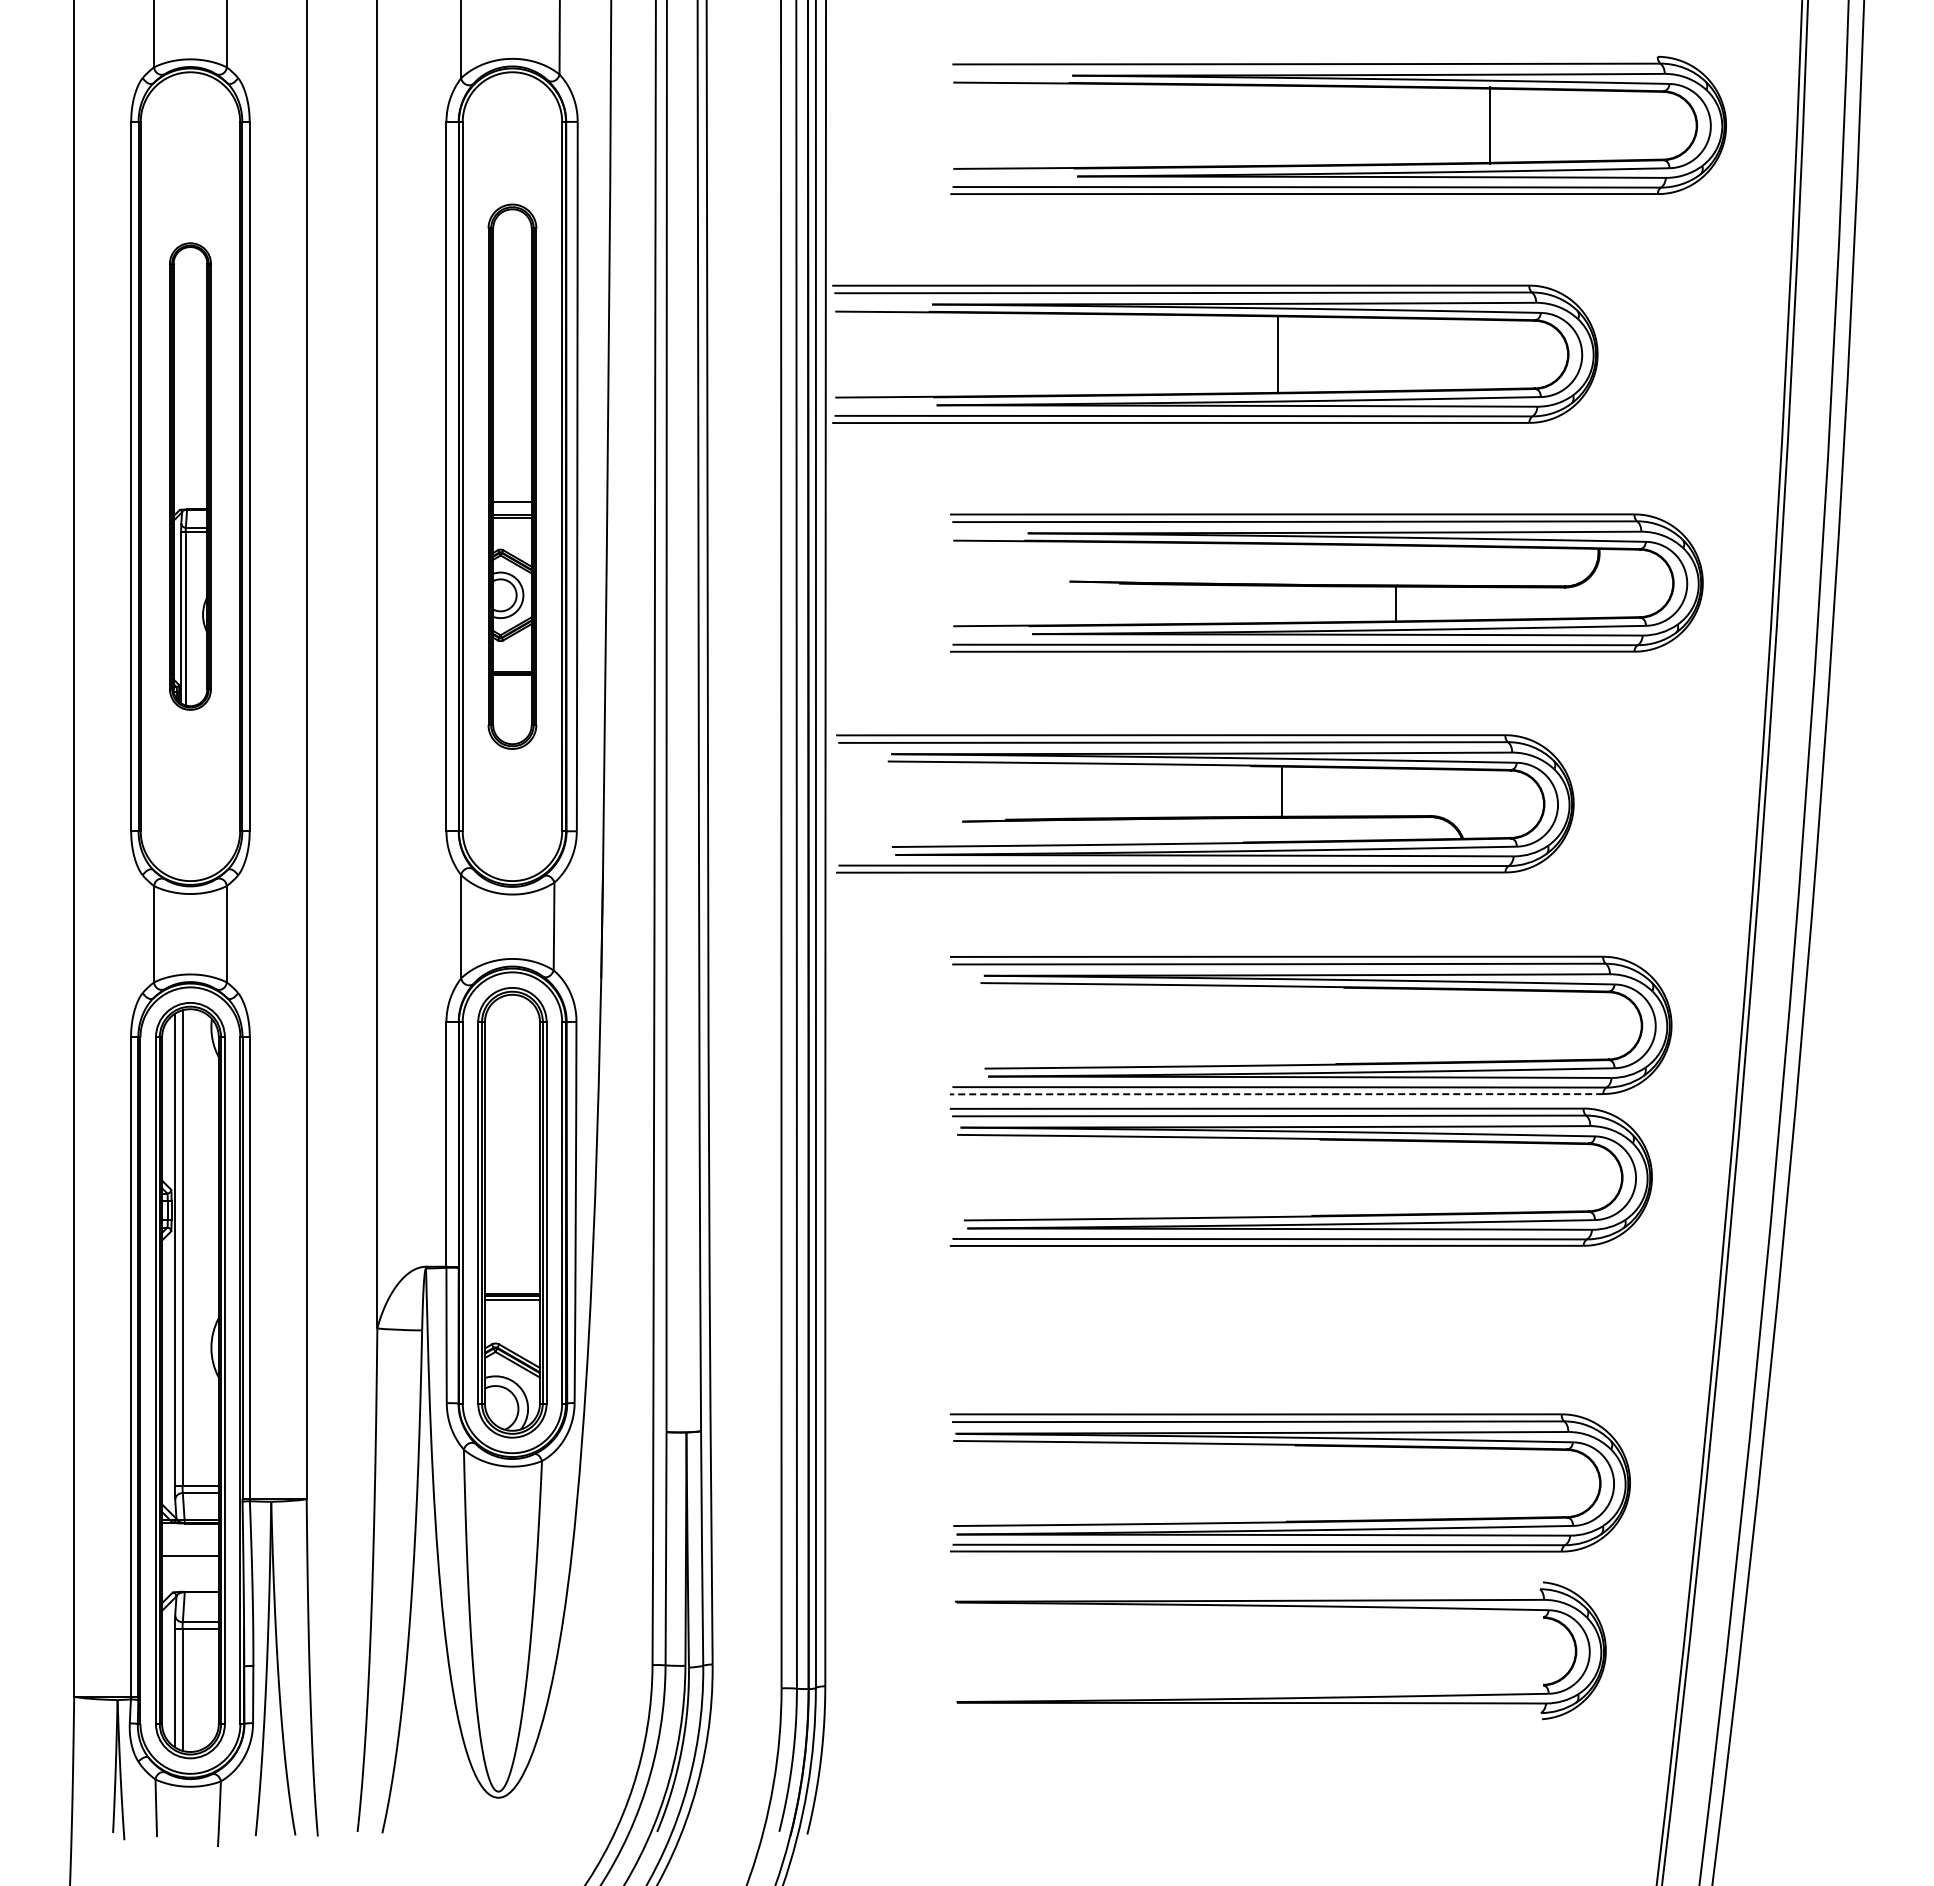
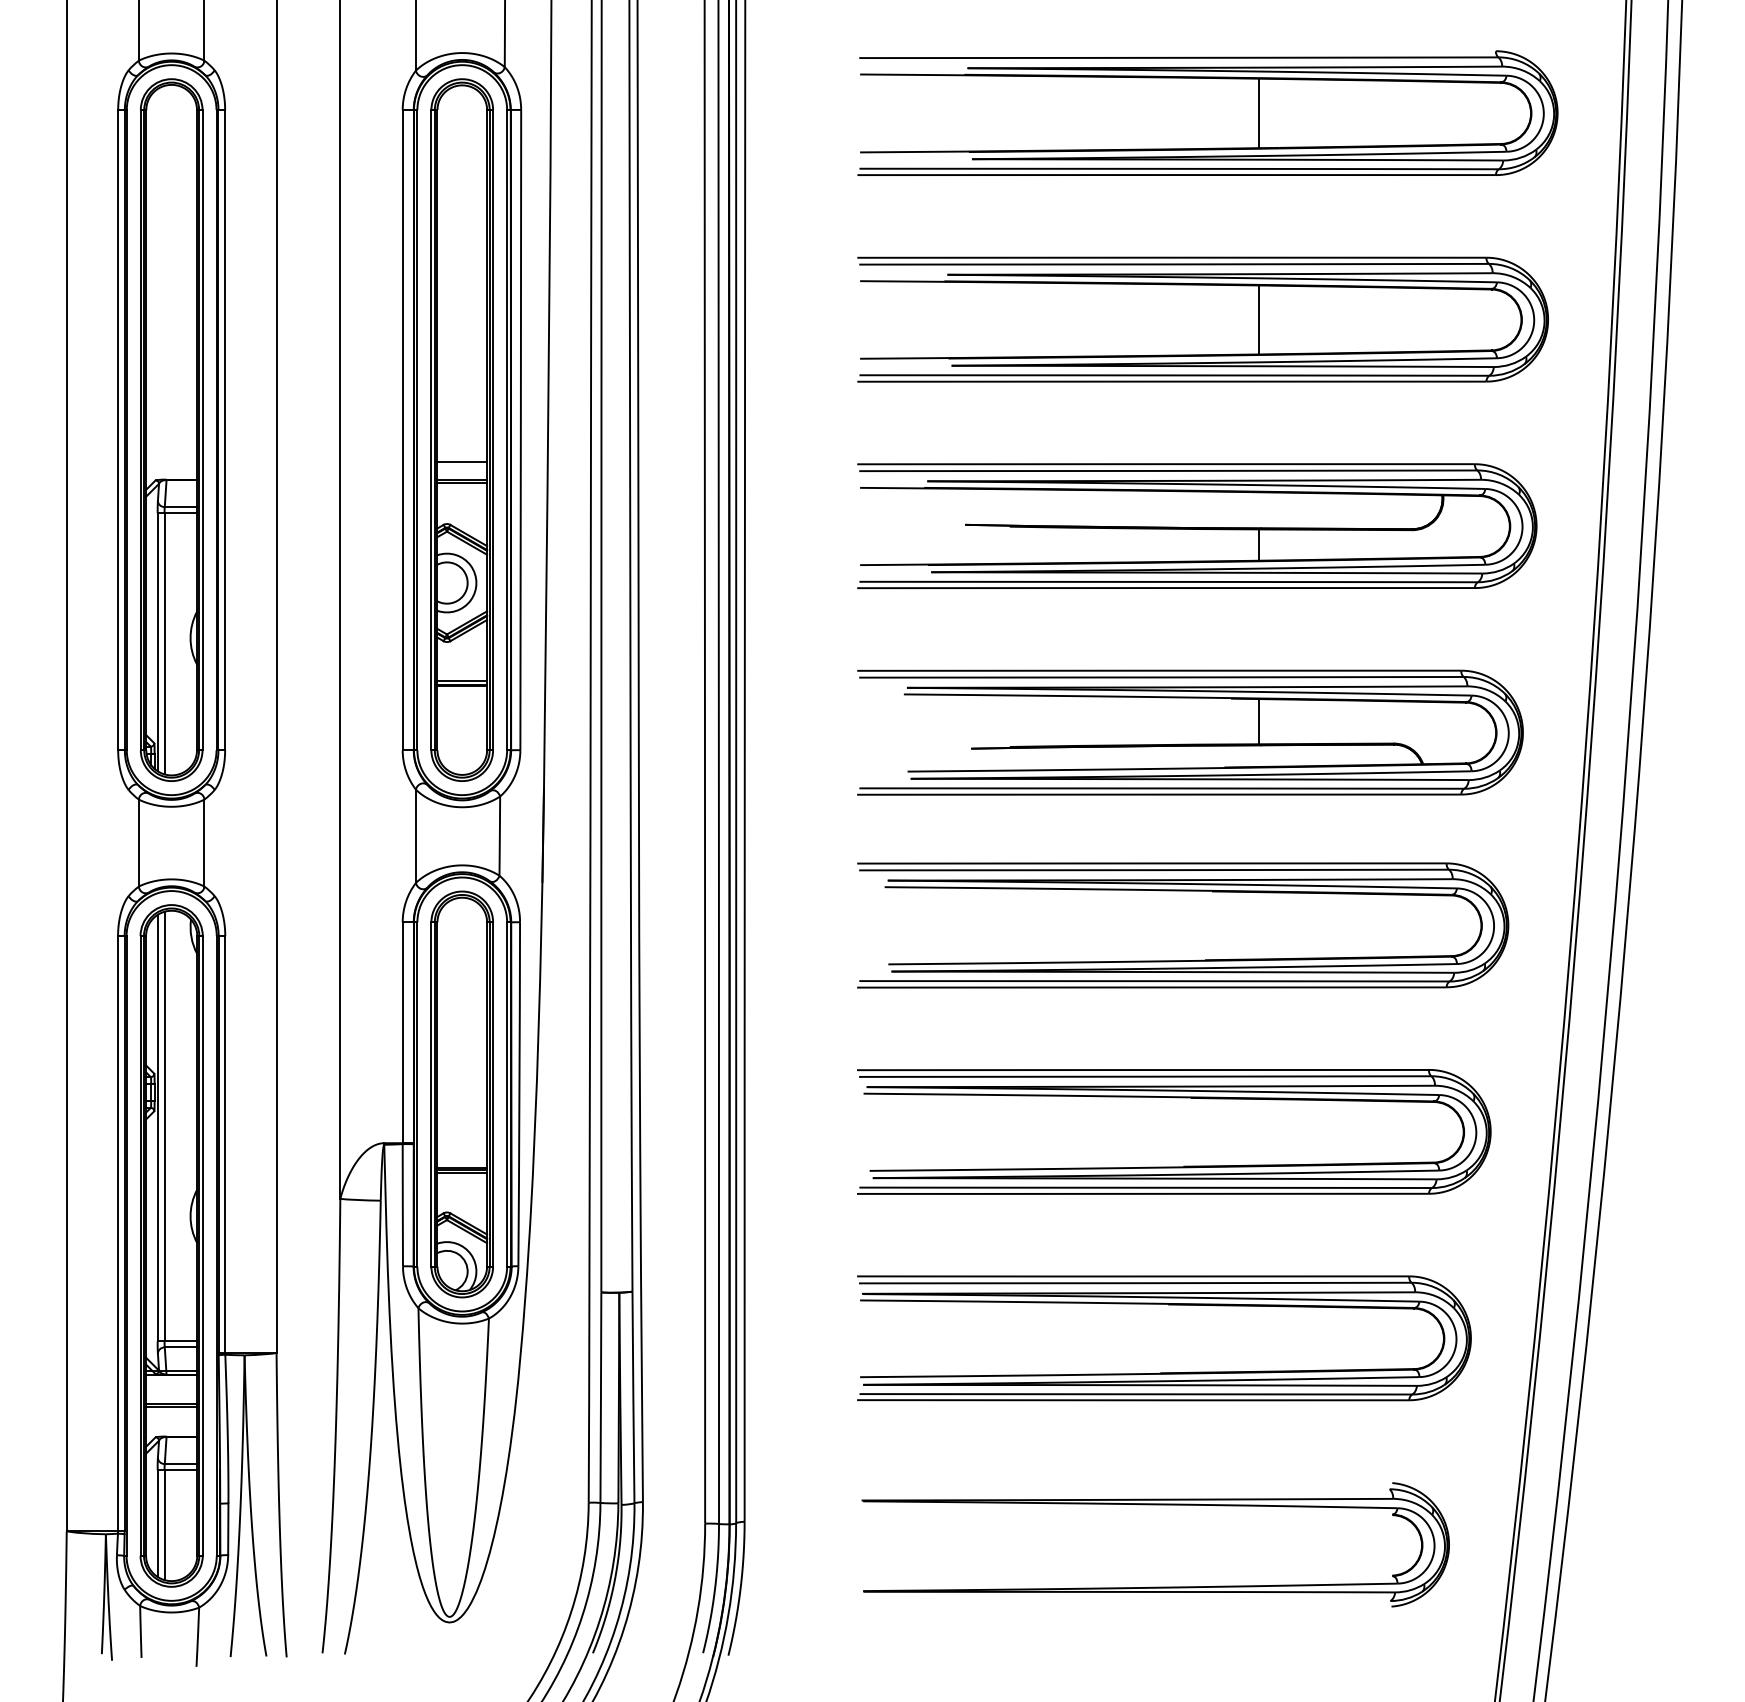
line: (1489, 125) -> (1259, 113), moved
part: (1215, 316) -> (1203, 285), moved
part: (190, 476) -> (171, 429), size x1.67
part: (512, 476) -> (462, 429), size x1.43
part: (1205, 816) -> (1190, 744), moved
arc: (1276, 1094) -> (1151, 987), dashed -> solid
part: (1300, 1139) -> (1173, 1097), moved
line: (190, 1559) -> (171, 1407), added
part: (1280, 1606) -> (1155, 1504), moved

